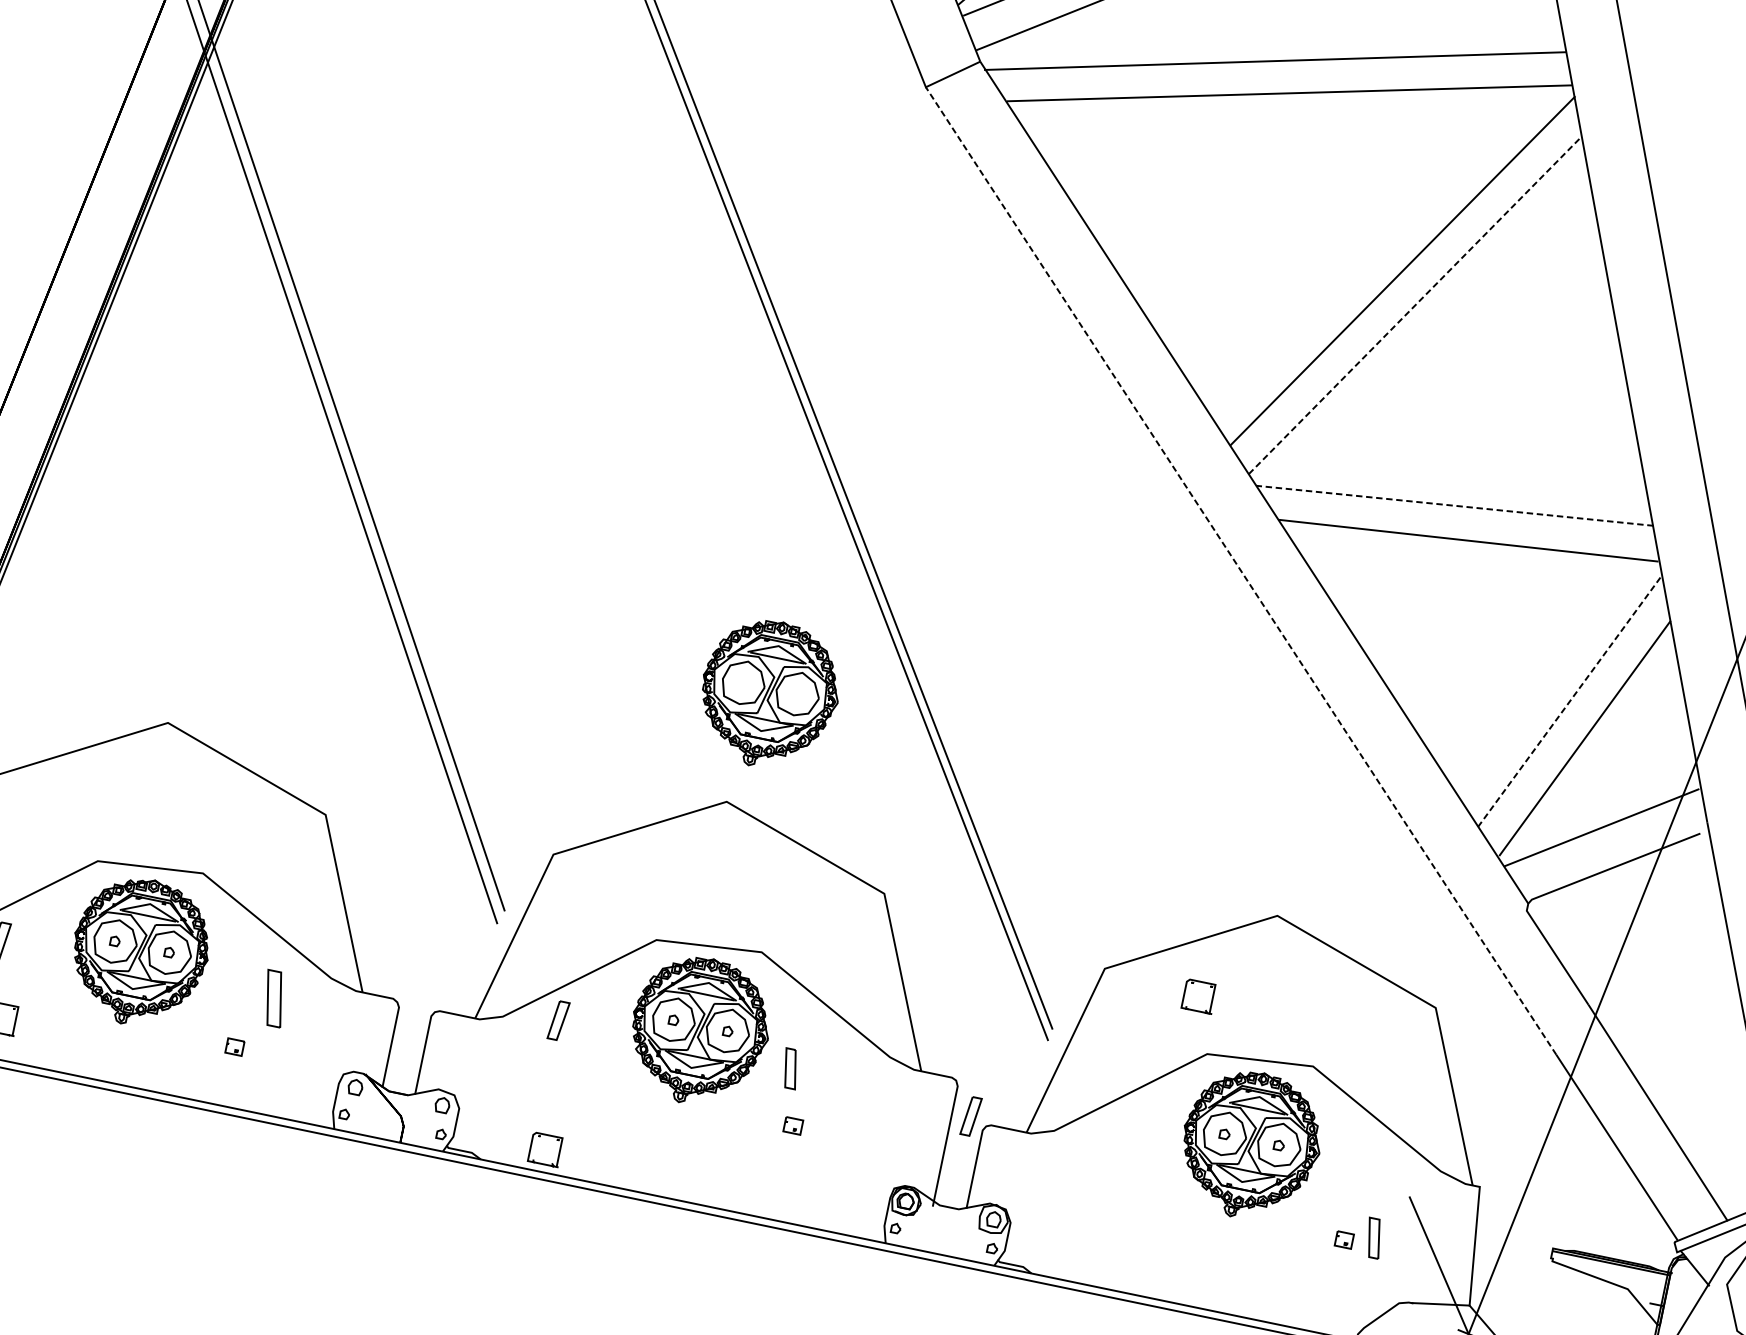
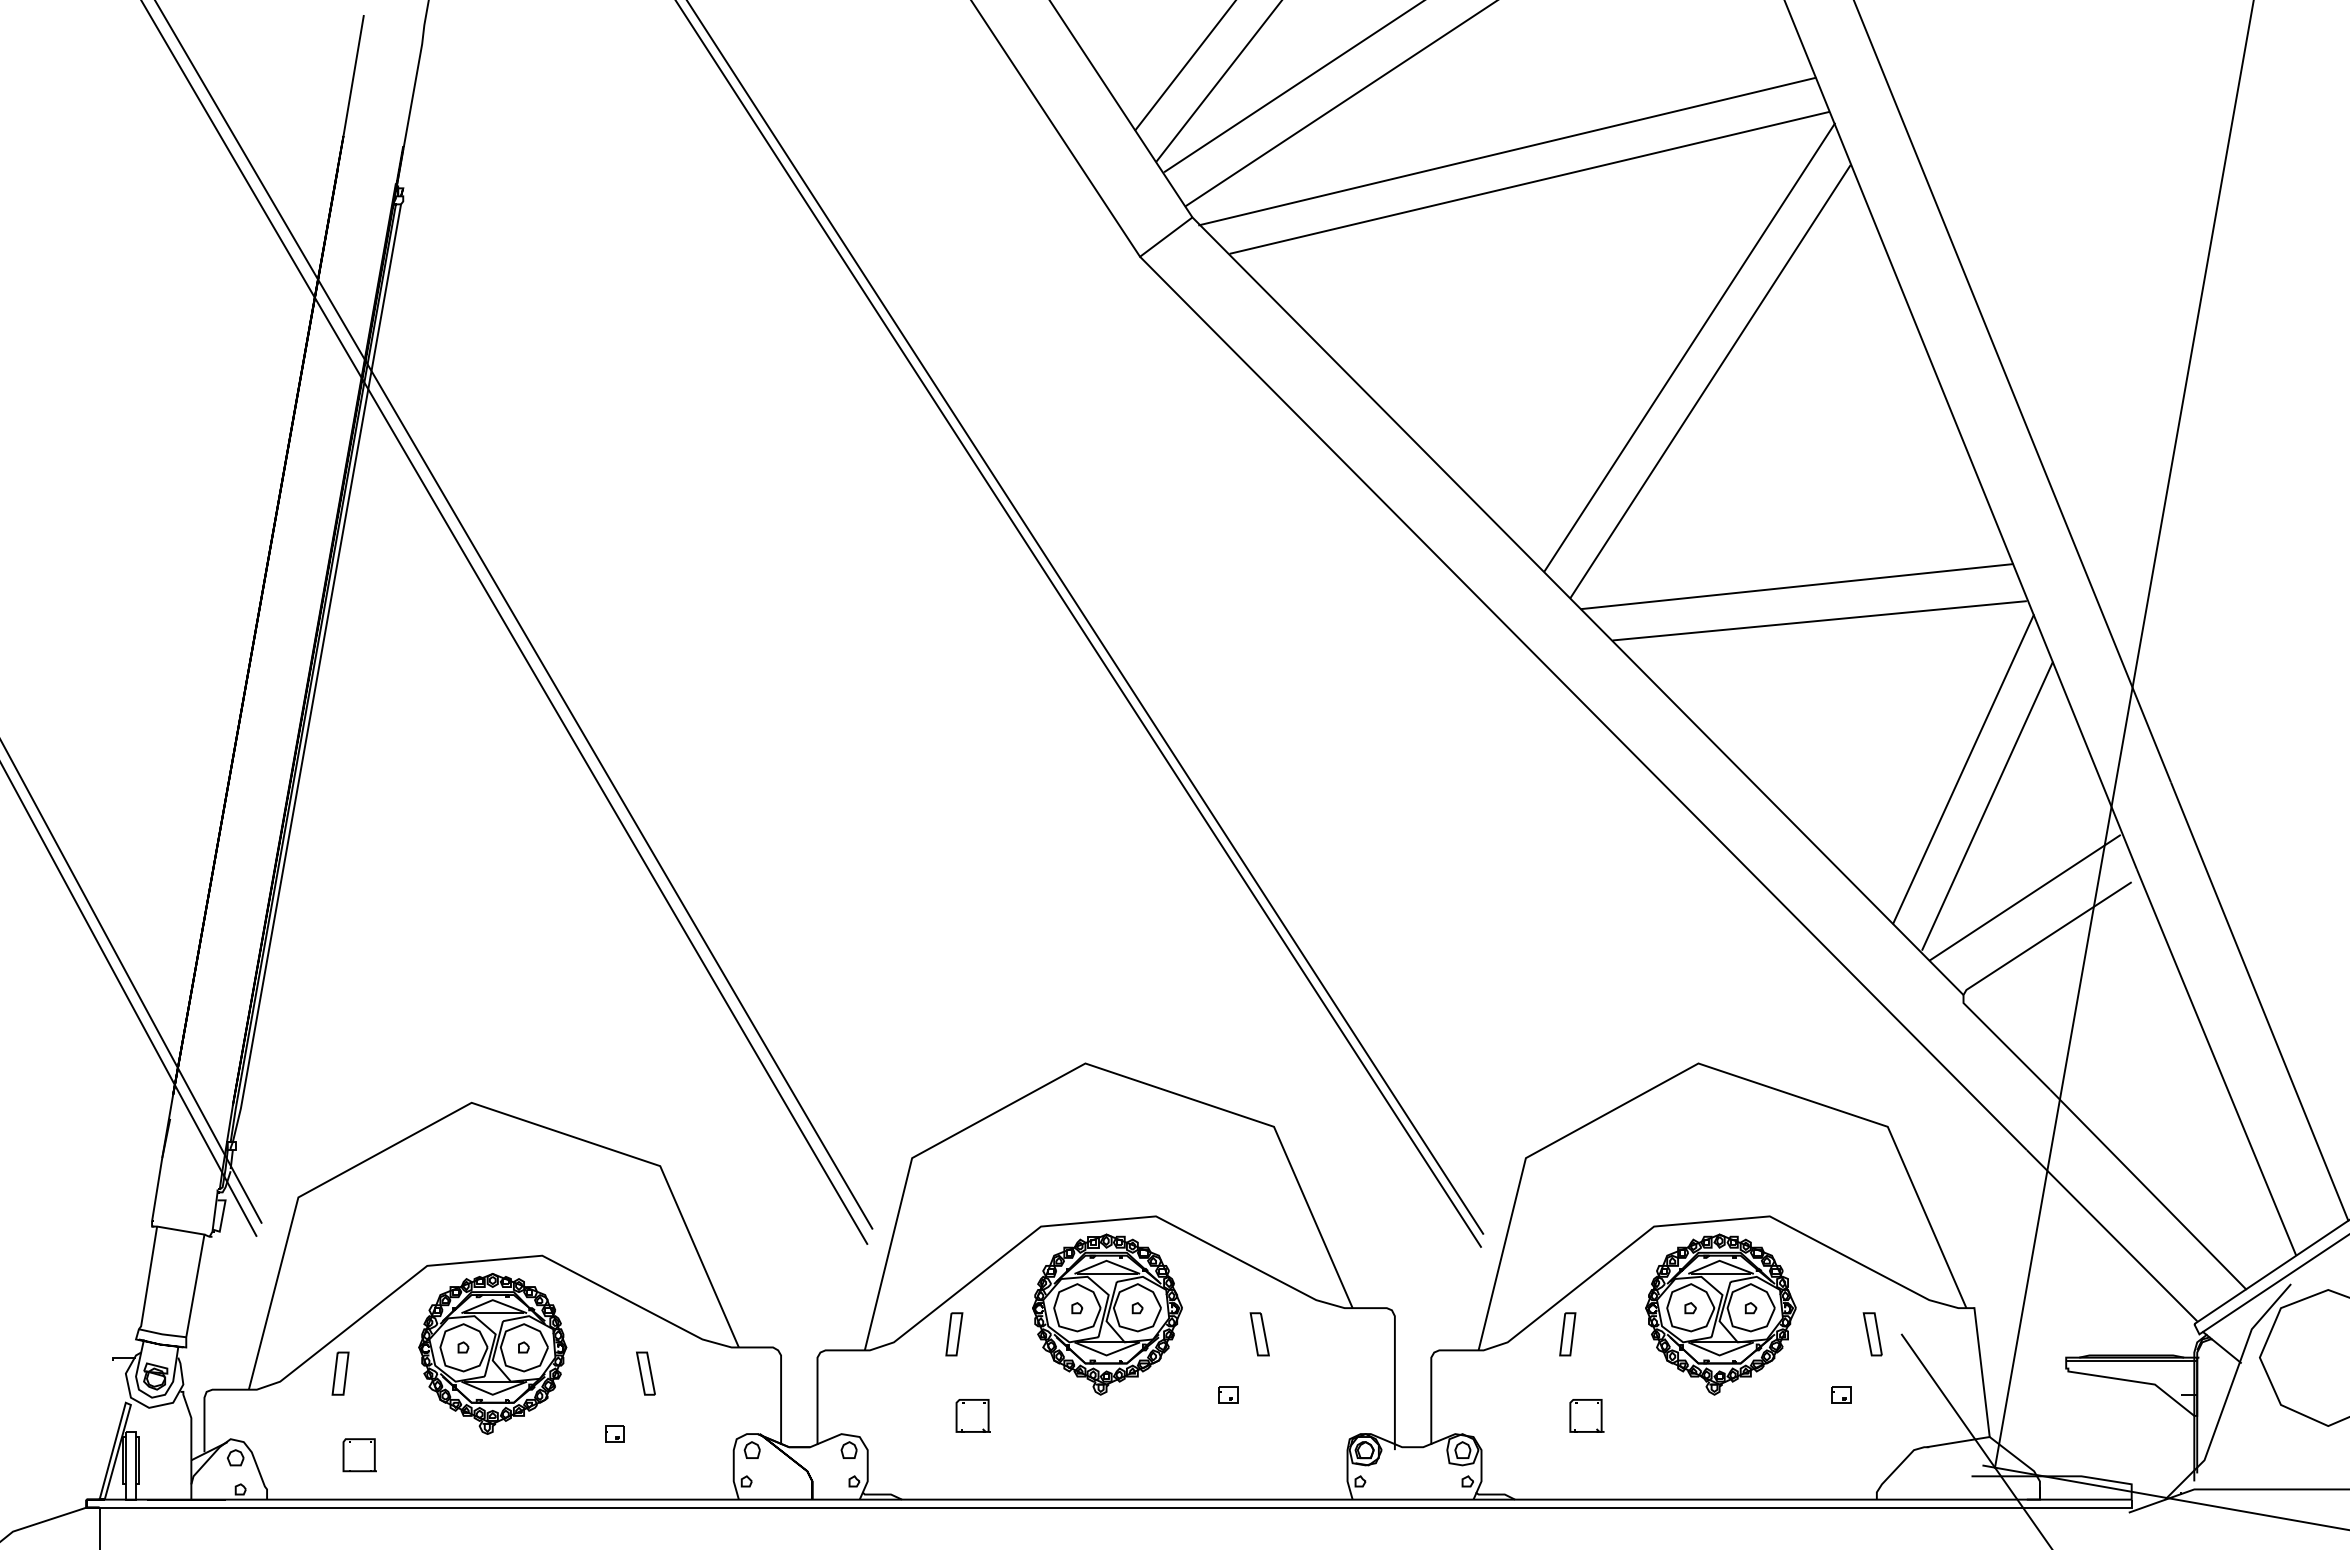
line: (1415, 305) -> (1710, 381), dashed -> solid
line: (1455, 505) -> (1797, 586), dashed -> solid
line: (1241, 571) -> (1583, 703), dashed -> solid
part: (769, 694) -> (1107, 939), removed
line: (1570, 700) -> (1963, 768), dashed -> solid
part: (1199, 996) -> (1586, 1415), moved
part: (273, 998) -> (645, 1373), size x0.71
part: (790, 1068) -> (1259, 1334), moved
part: (970, 1116) -> (1567, 1334), moved
part: (545, 1149) -> (972, 1415), moved
part: (1373, 1238) -> (1872, 1334), moved

